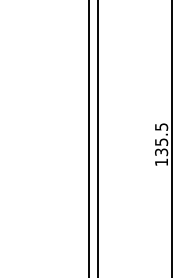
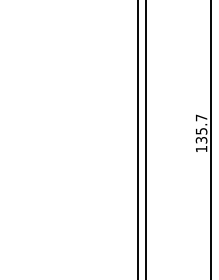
text: (161, 126) -> (201, 117), 135.5 -> 135.7

